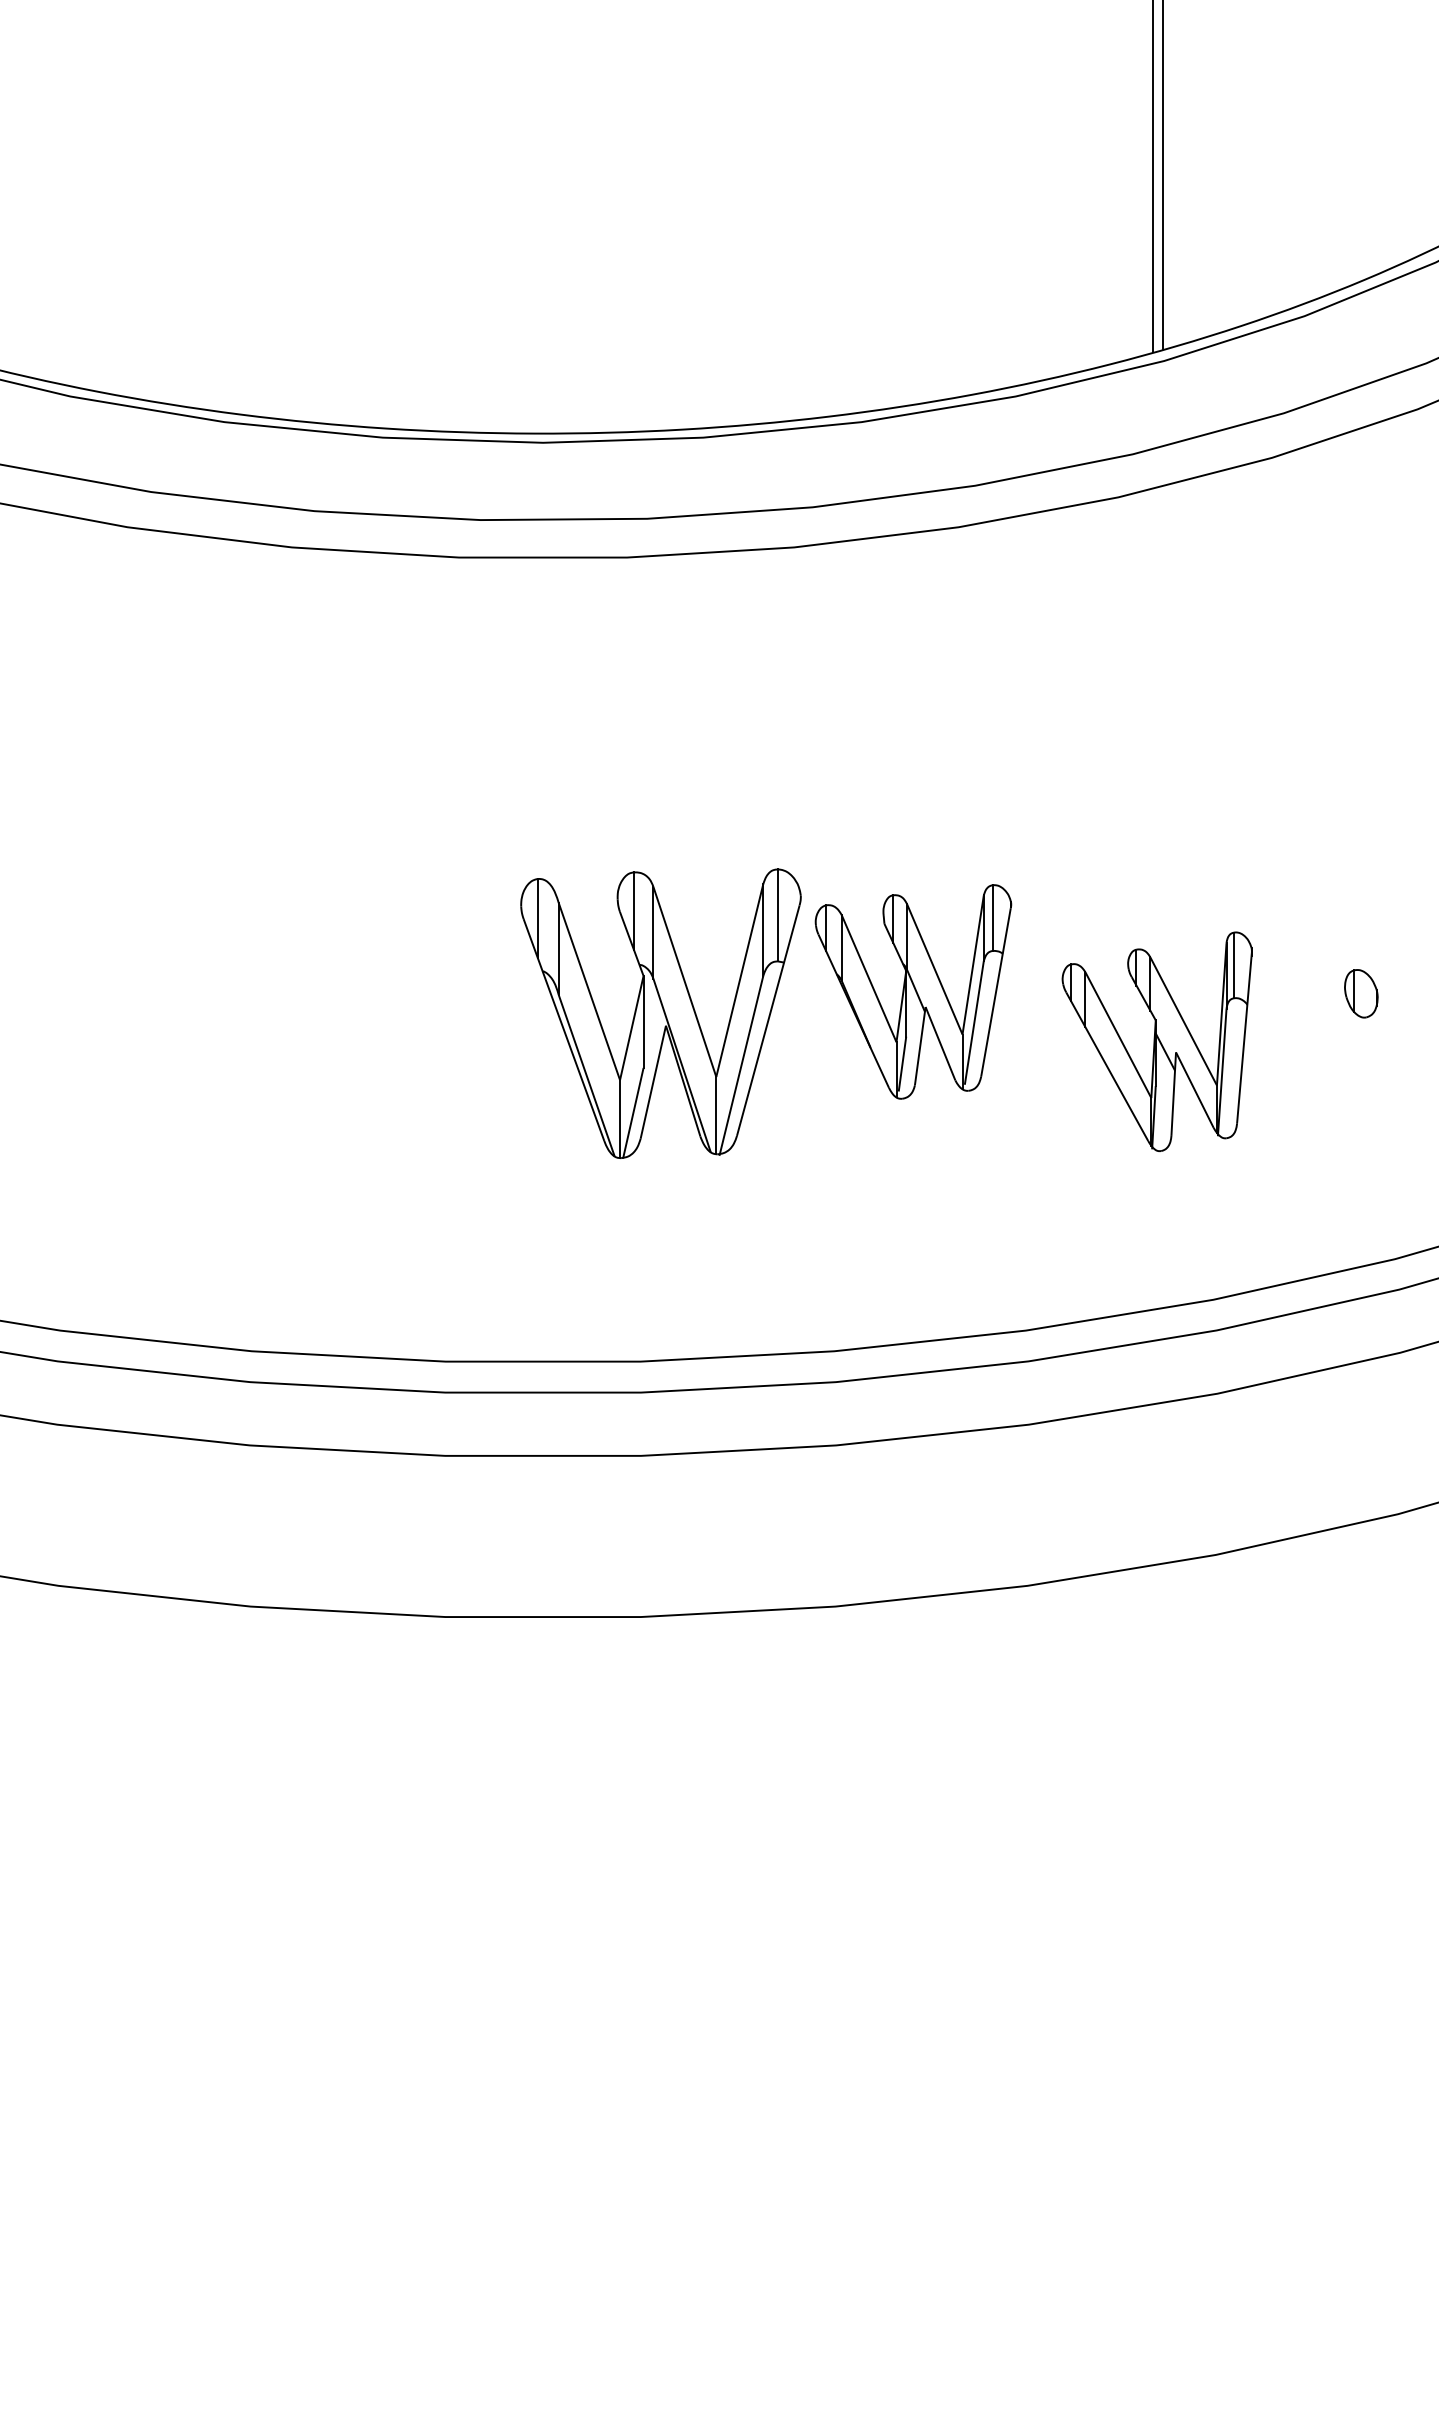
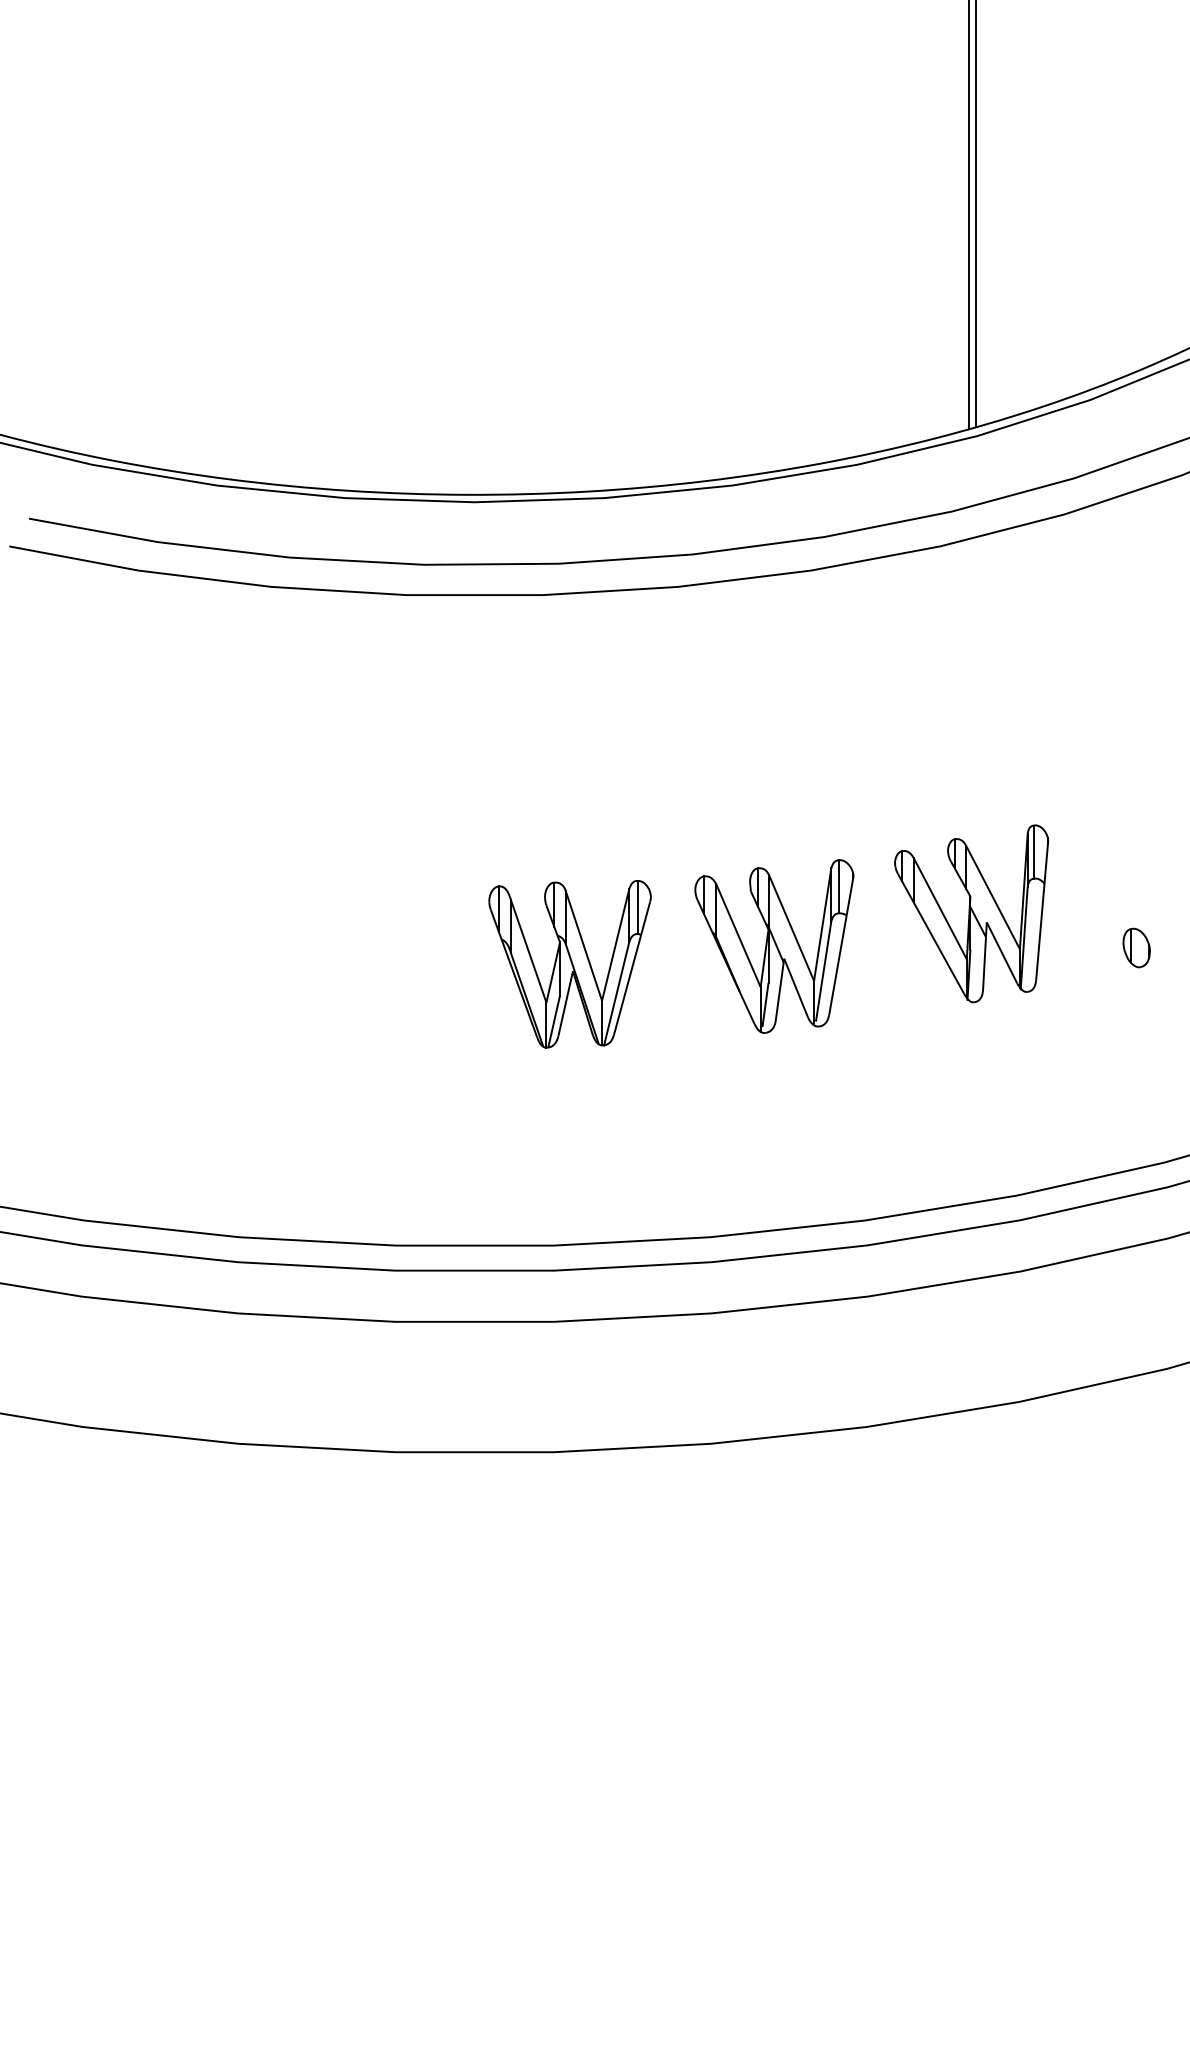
part: (660, 1014) -> (569, 964), size x0.71
part: (1157, 1041) -> (971, 913), moved

